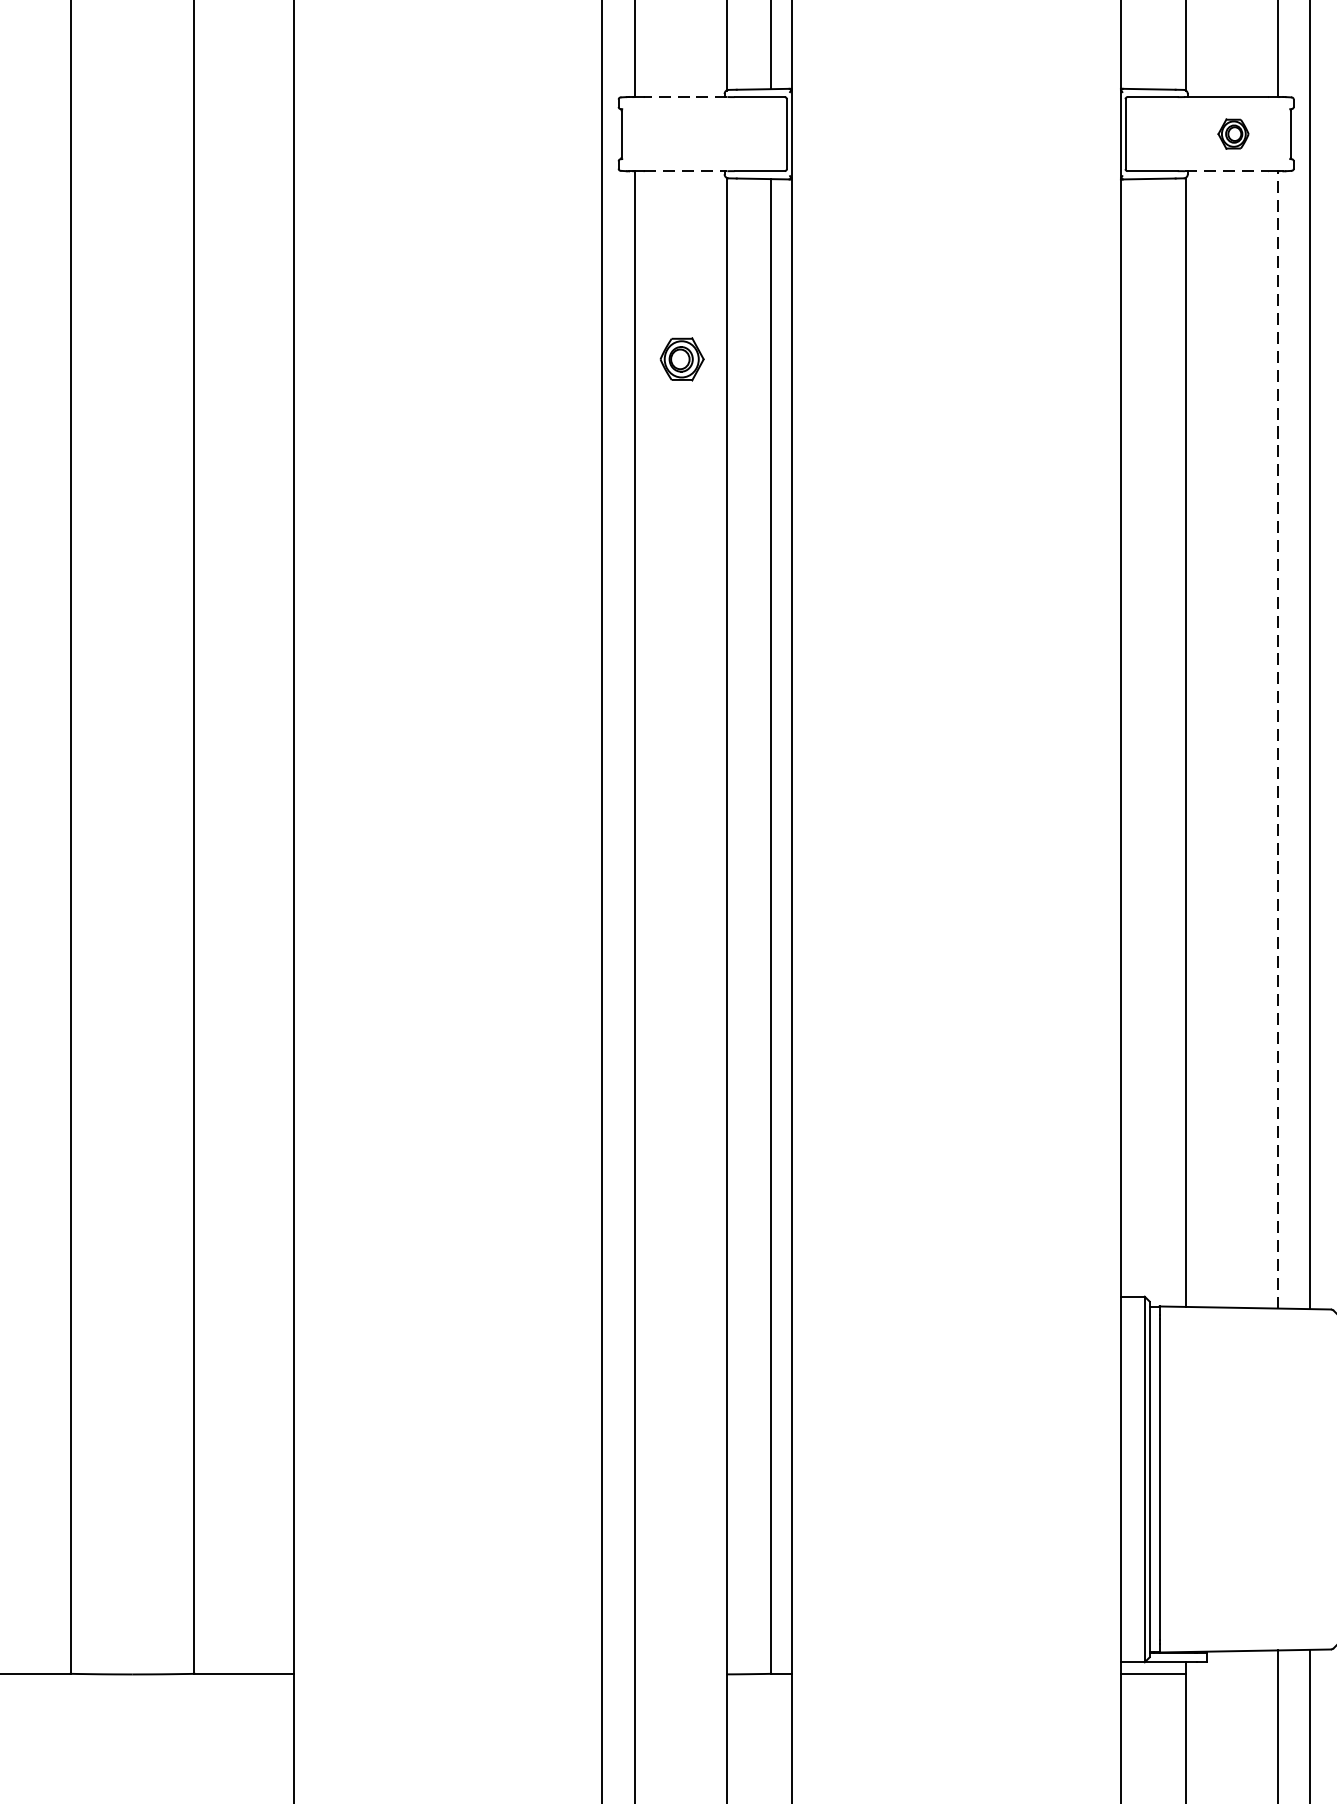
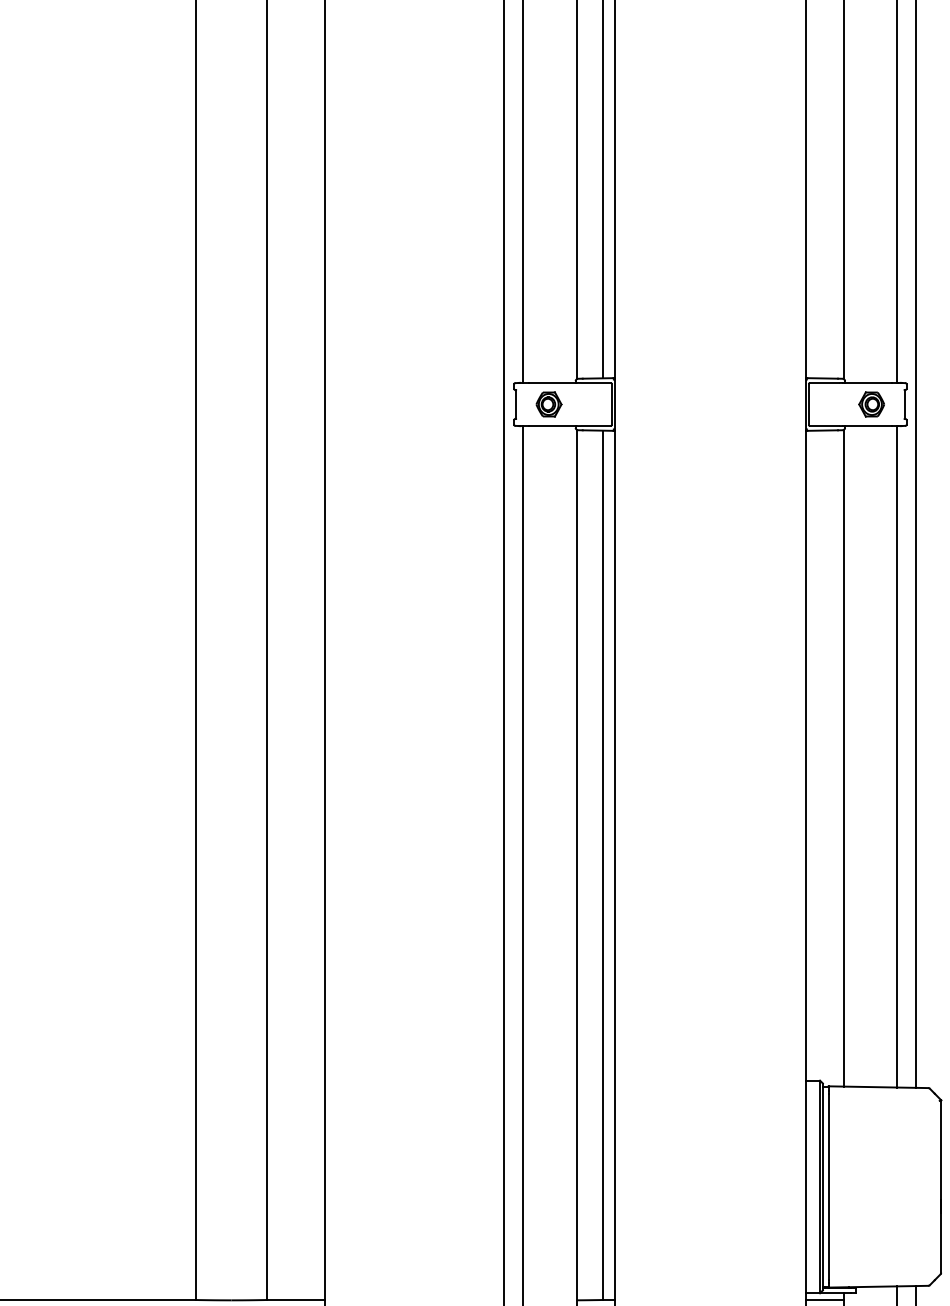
line: (684, 96) -> (552, 382), dashed -> solid
part: (1233, 134) -> (871, 404), size x1.43
line: (686, 171) -> (553, 426), dashed -> solid
line: (1228, 171) -> (868, 426), dashed -> solid
part: (681, 359) -> (548, 404), moved
line: (1277, 739) -> (897, 756), dashed -> solid

